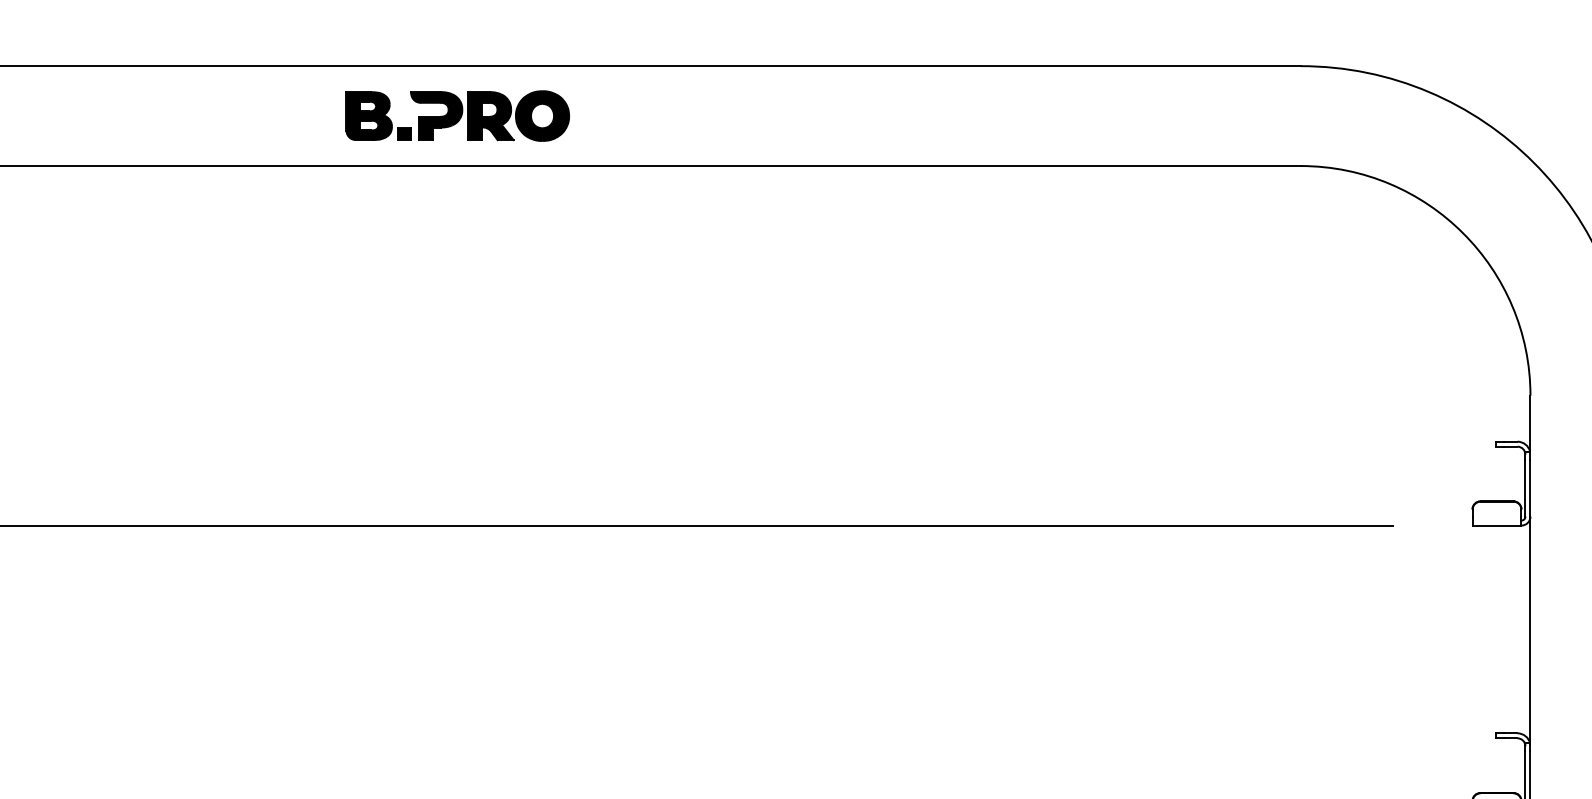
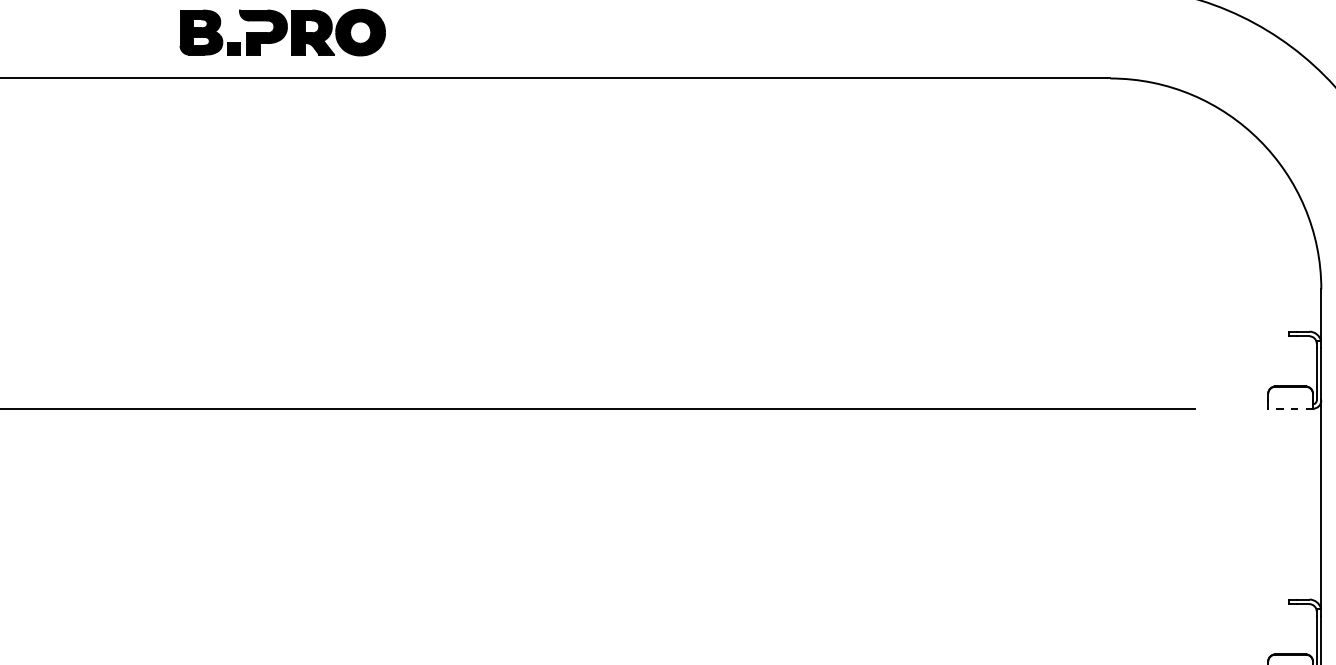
part: (457, 115) -> (282, 32), moved
line: (1496, 525) -> (1290, 408), solid -> dashed

